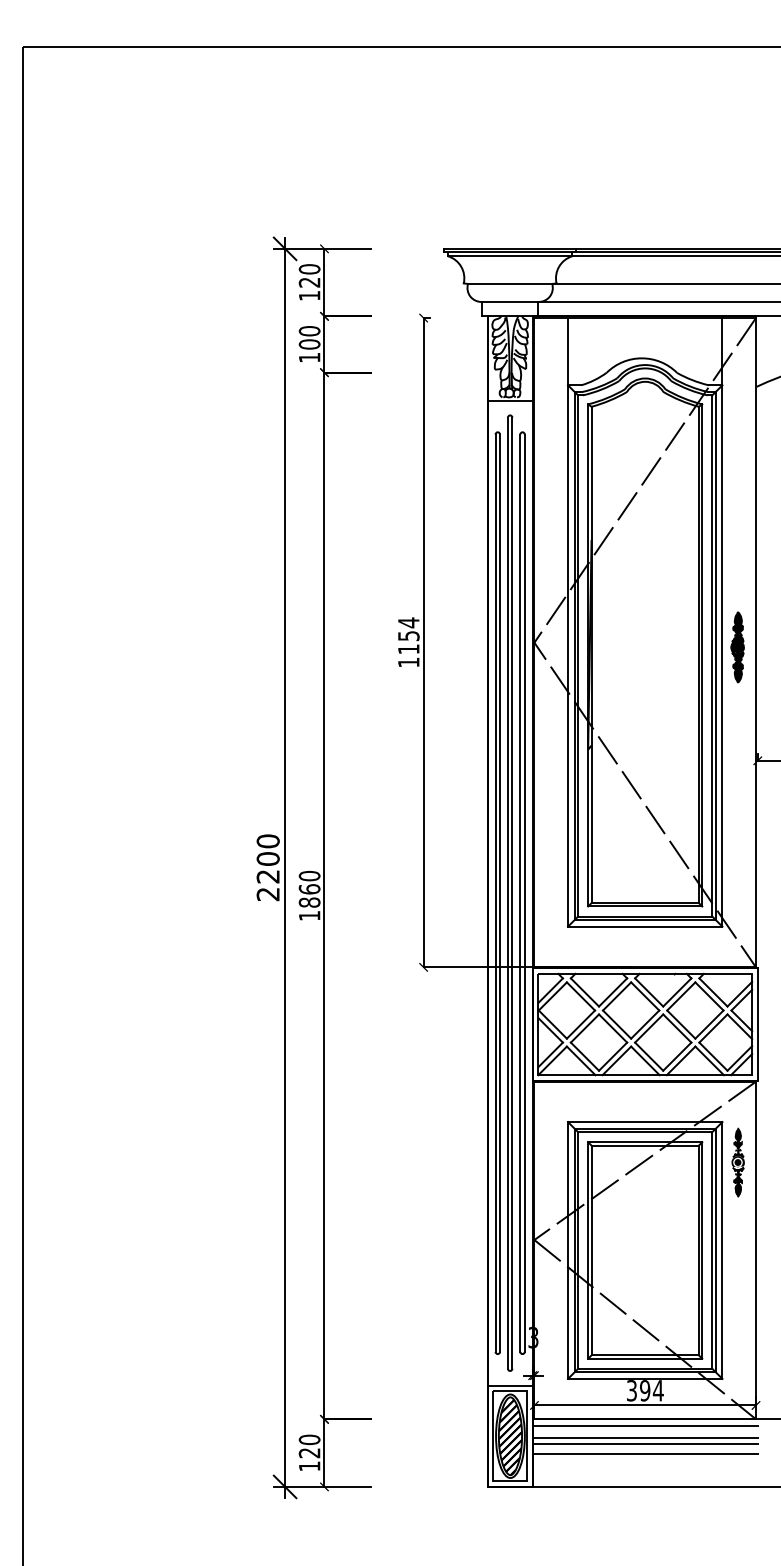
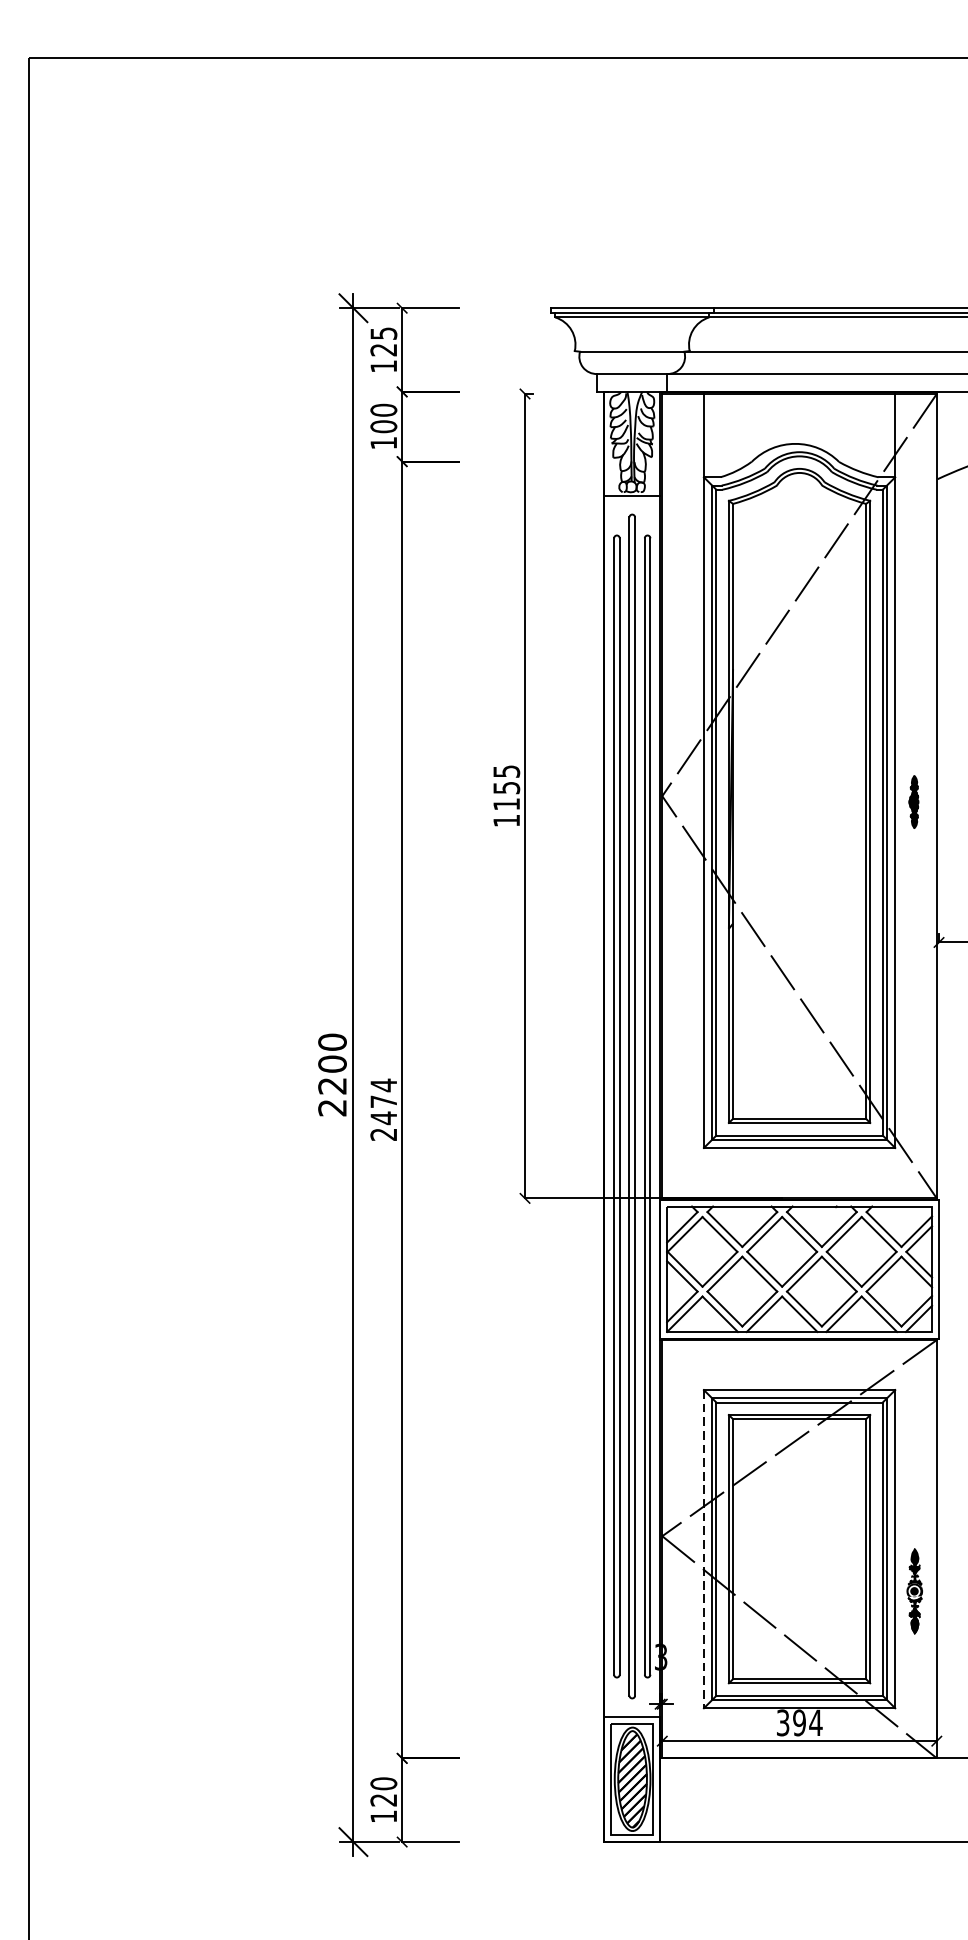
text: (309, 269) -> (383, 333), 120 -> 125
text: (408, 622) -> (506, 771), 1154 -> 1155
part: (737, 647) -> (913, 802), size x0.6
text: (309, 895) -> (383, 1109), 1860 -> 2474
part: (737, 1162) -> (913, 1591), moved
line: (568, 1250) -> (704, 1549), solid -> dashed
line: (644, 1425) -> (798, 1765), removed
line: (644, 1437) -> (798, 1780), removed
line: (644, 1443) -> (798, 1788), removed
line: (644, 1454) -> (798, 1801), removed

